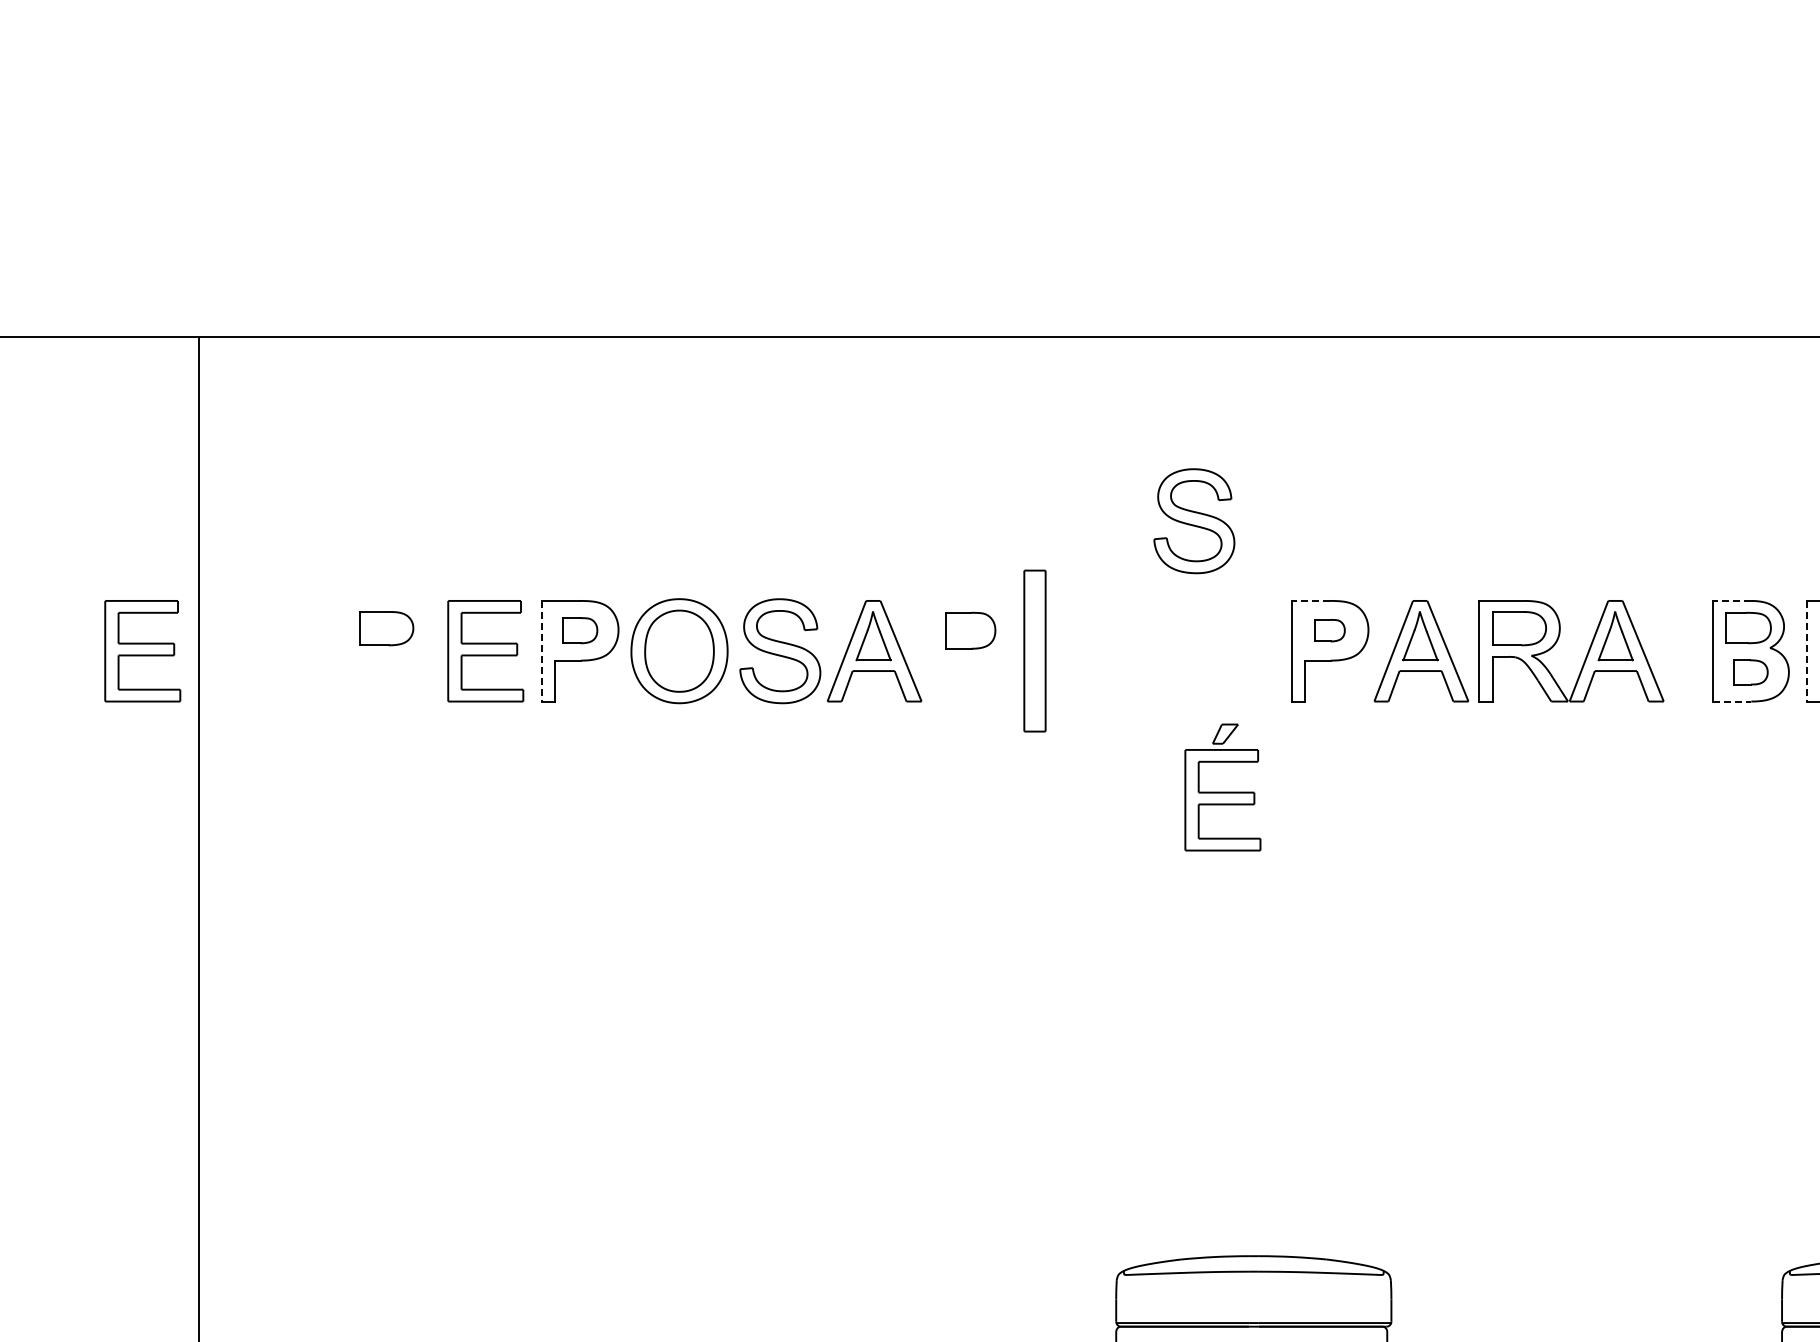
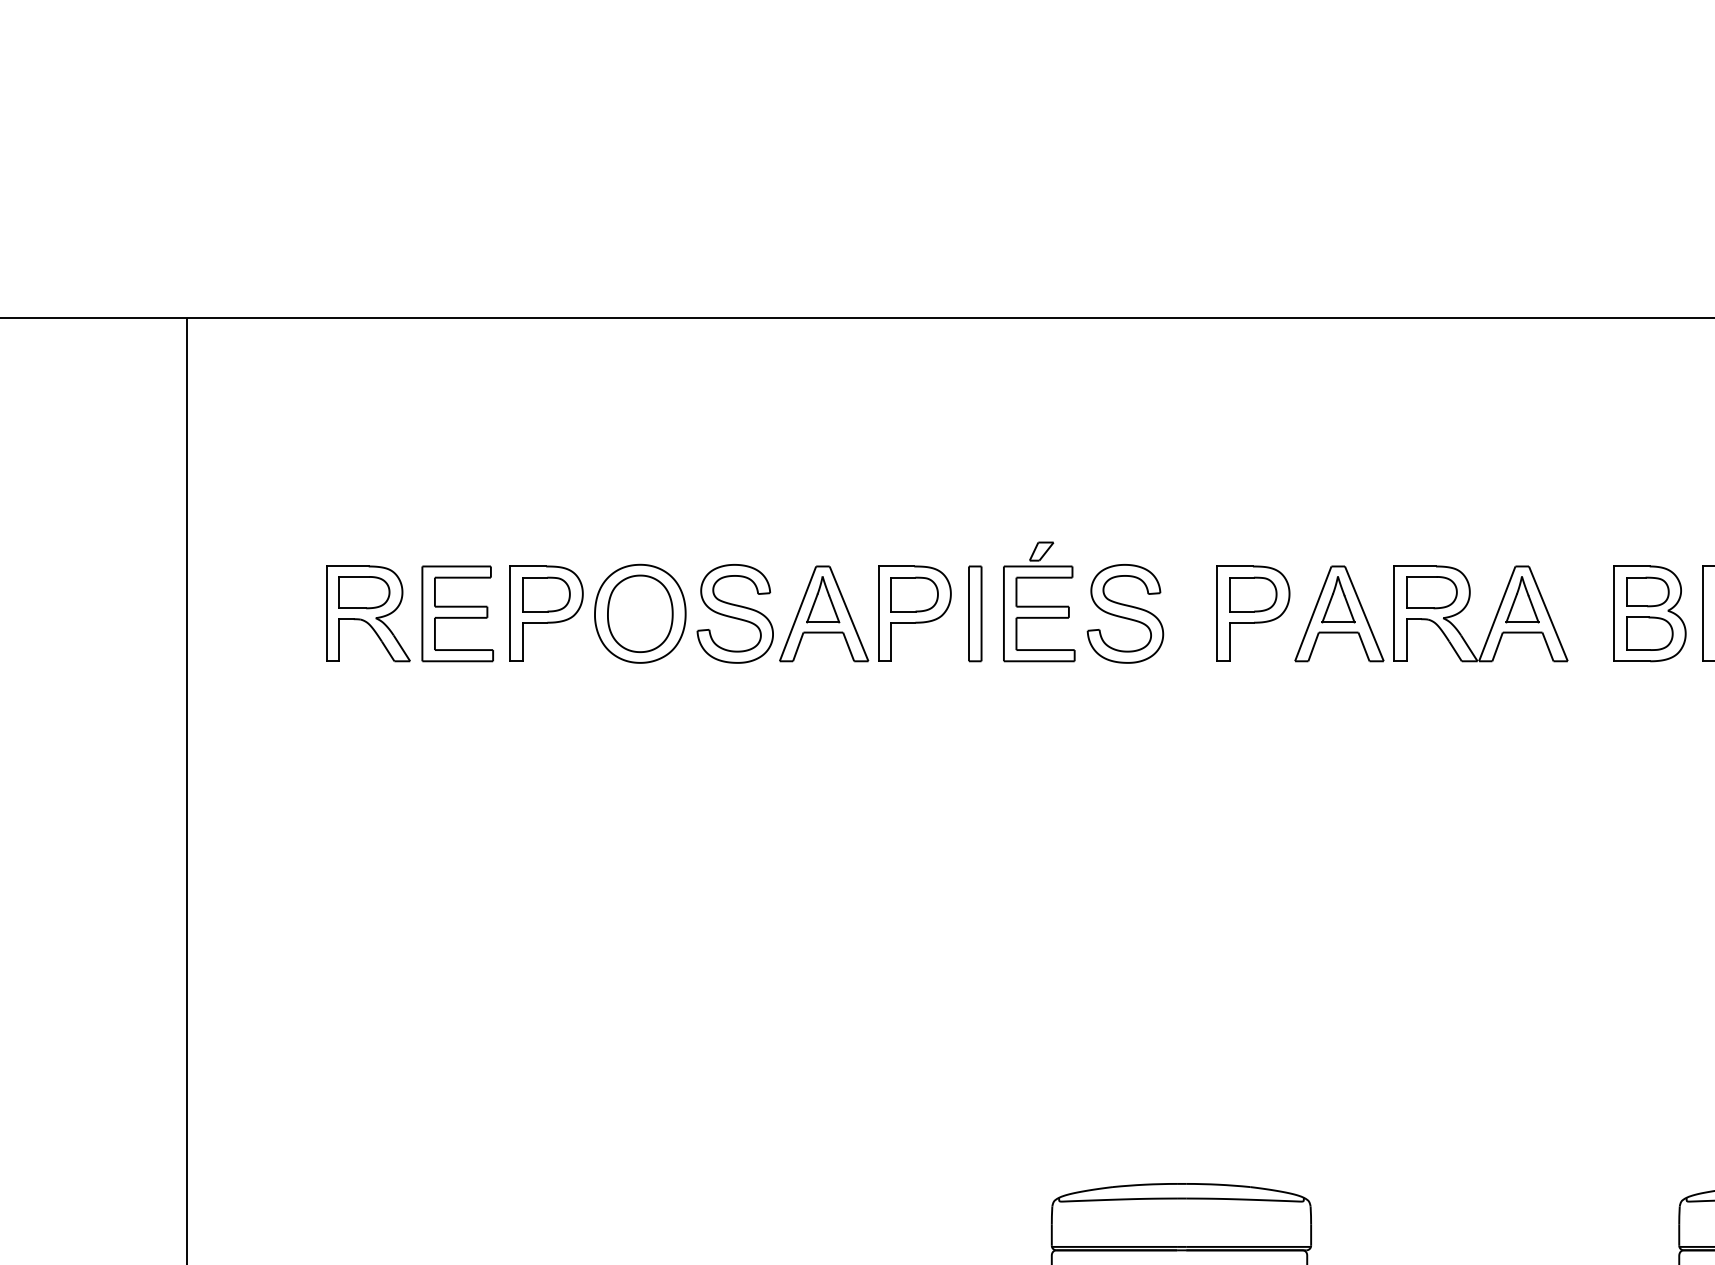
part: (1194, 521) -> (1125, 614), moved
line: (1310, 600) -> (1234, 566), dashed -> solid
line: (1731, 600) -> (1631, 566), dashed -> solid
part: (579, 630) -> (546, 594), size x1.43
part: (1329, 630) -> (1252, 594), size x1.67
part: (142, 651) -> (134, 614), removed
part: (390, 651) -> (367, 614), added
line: (541, 651) -> (510, 614), dashed -> solid
part: (970, 651) -> (914, 614), added
part: (1034, 651) -> (974, 614), size x0.62
line: (1807, 651) -> (1703, 614), dashed -> solid
part: (1750, 672) -> (1649, 633), size x1.43
line: (1732, 701) -> (1632, 661), dashed -> solid
part: (1222, 787) -> (1038, 601), moved

